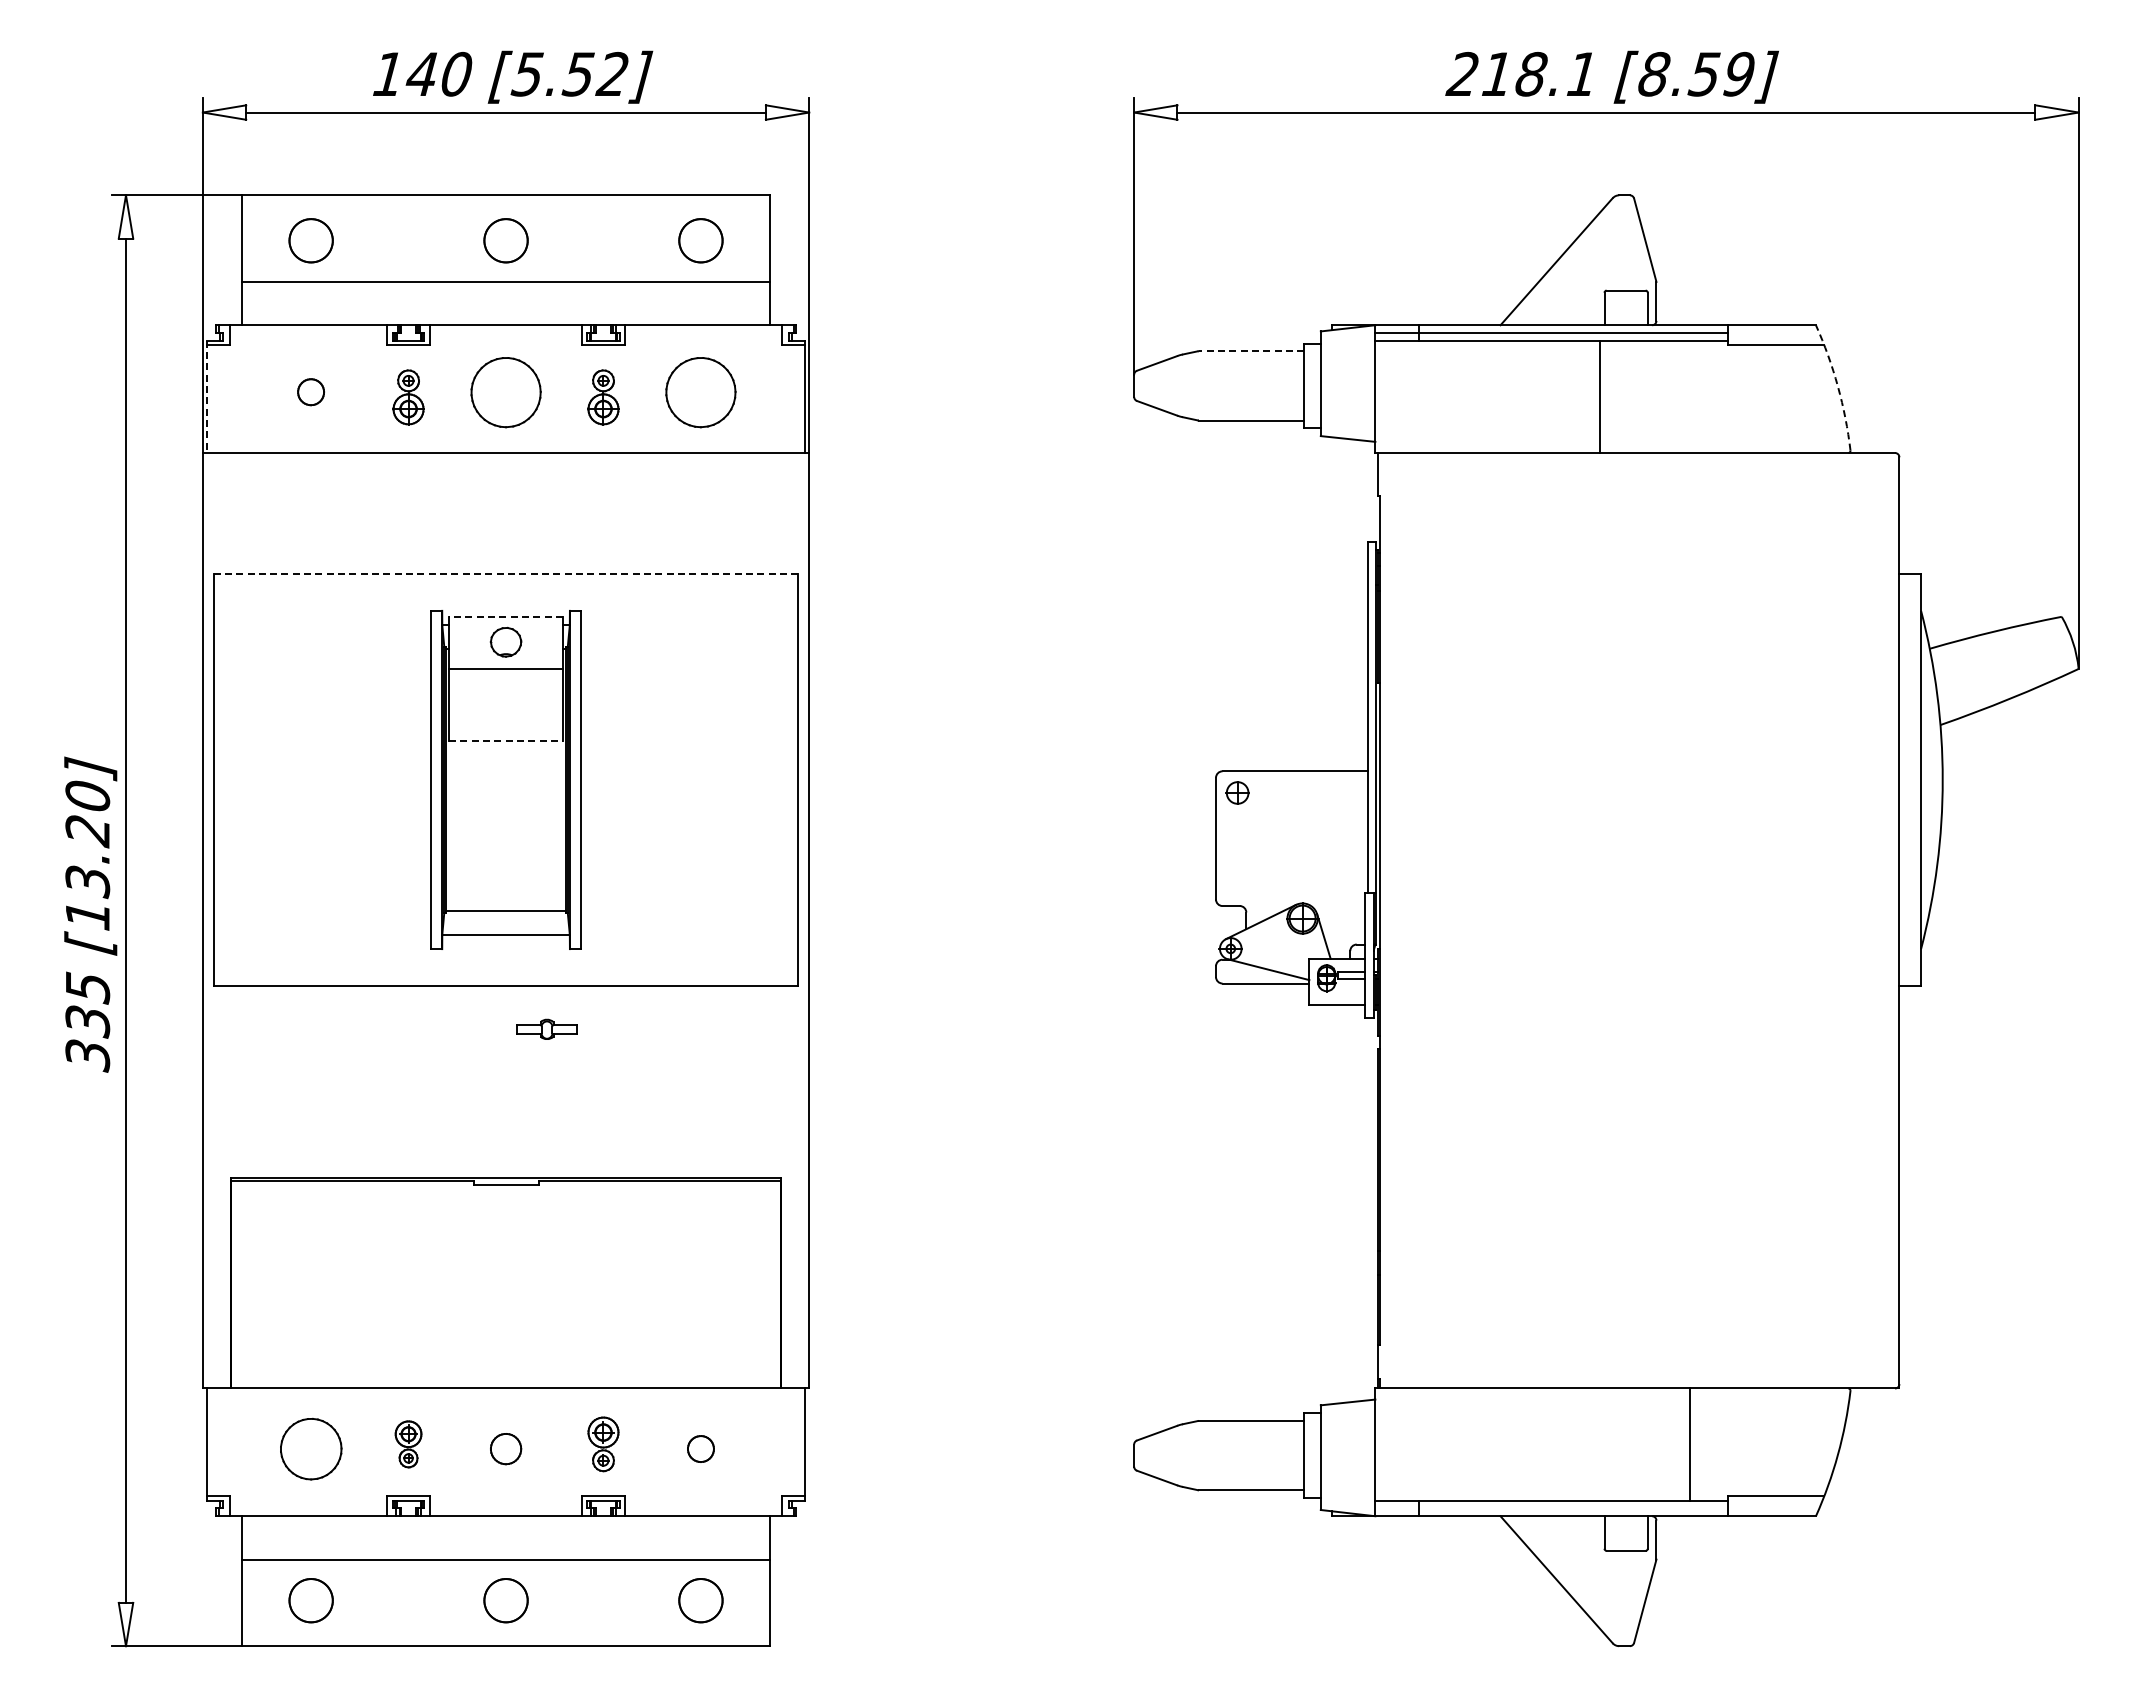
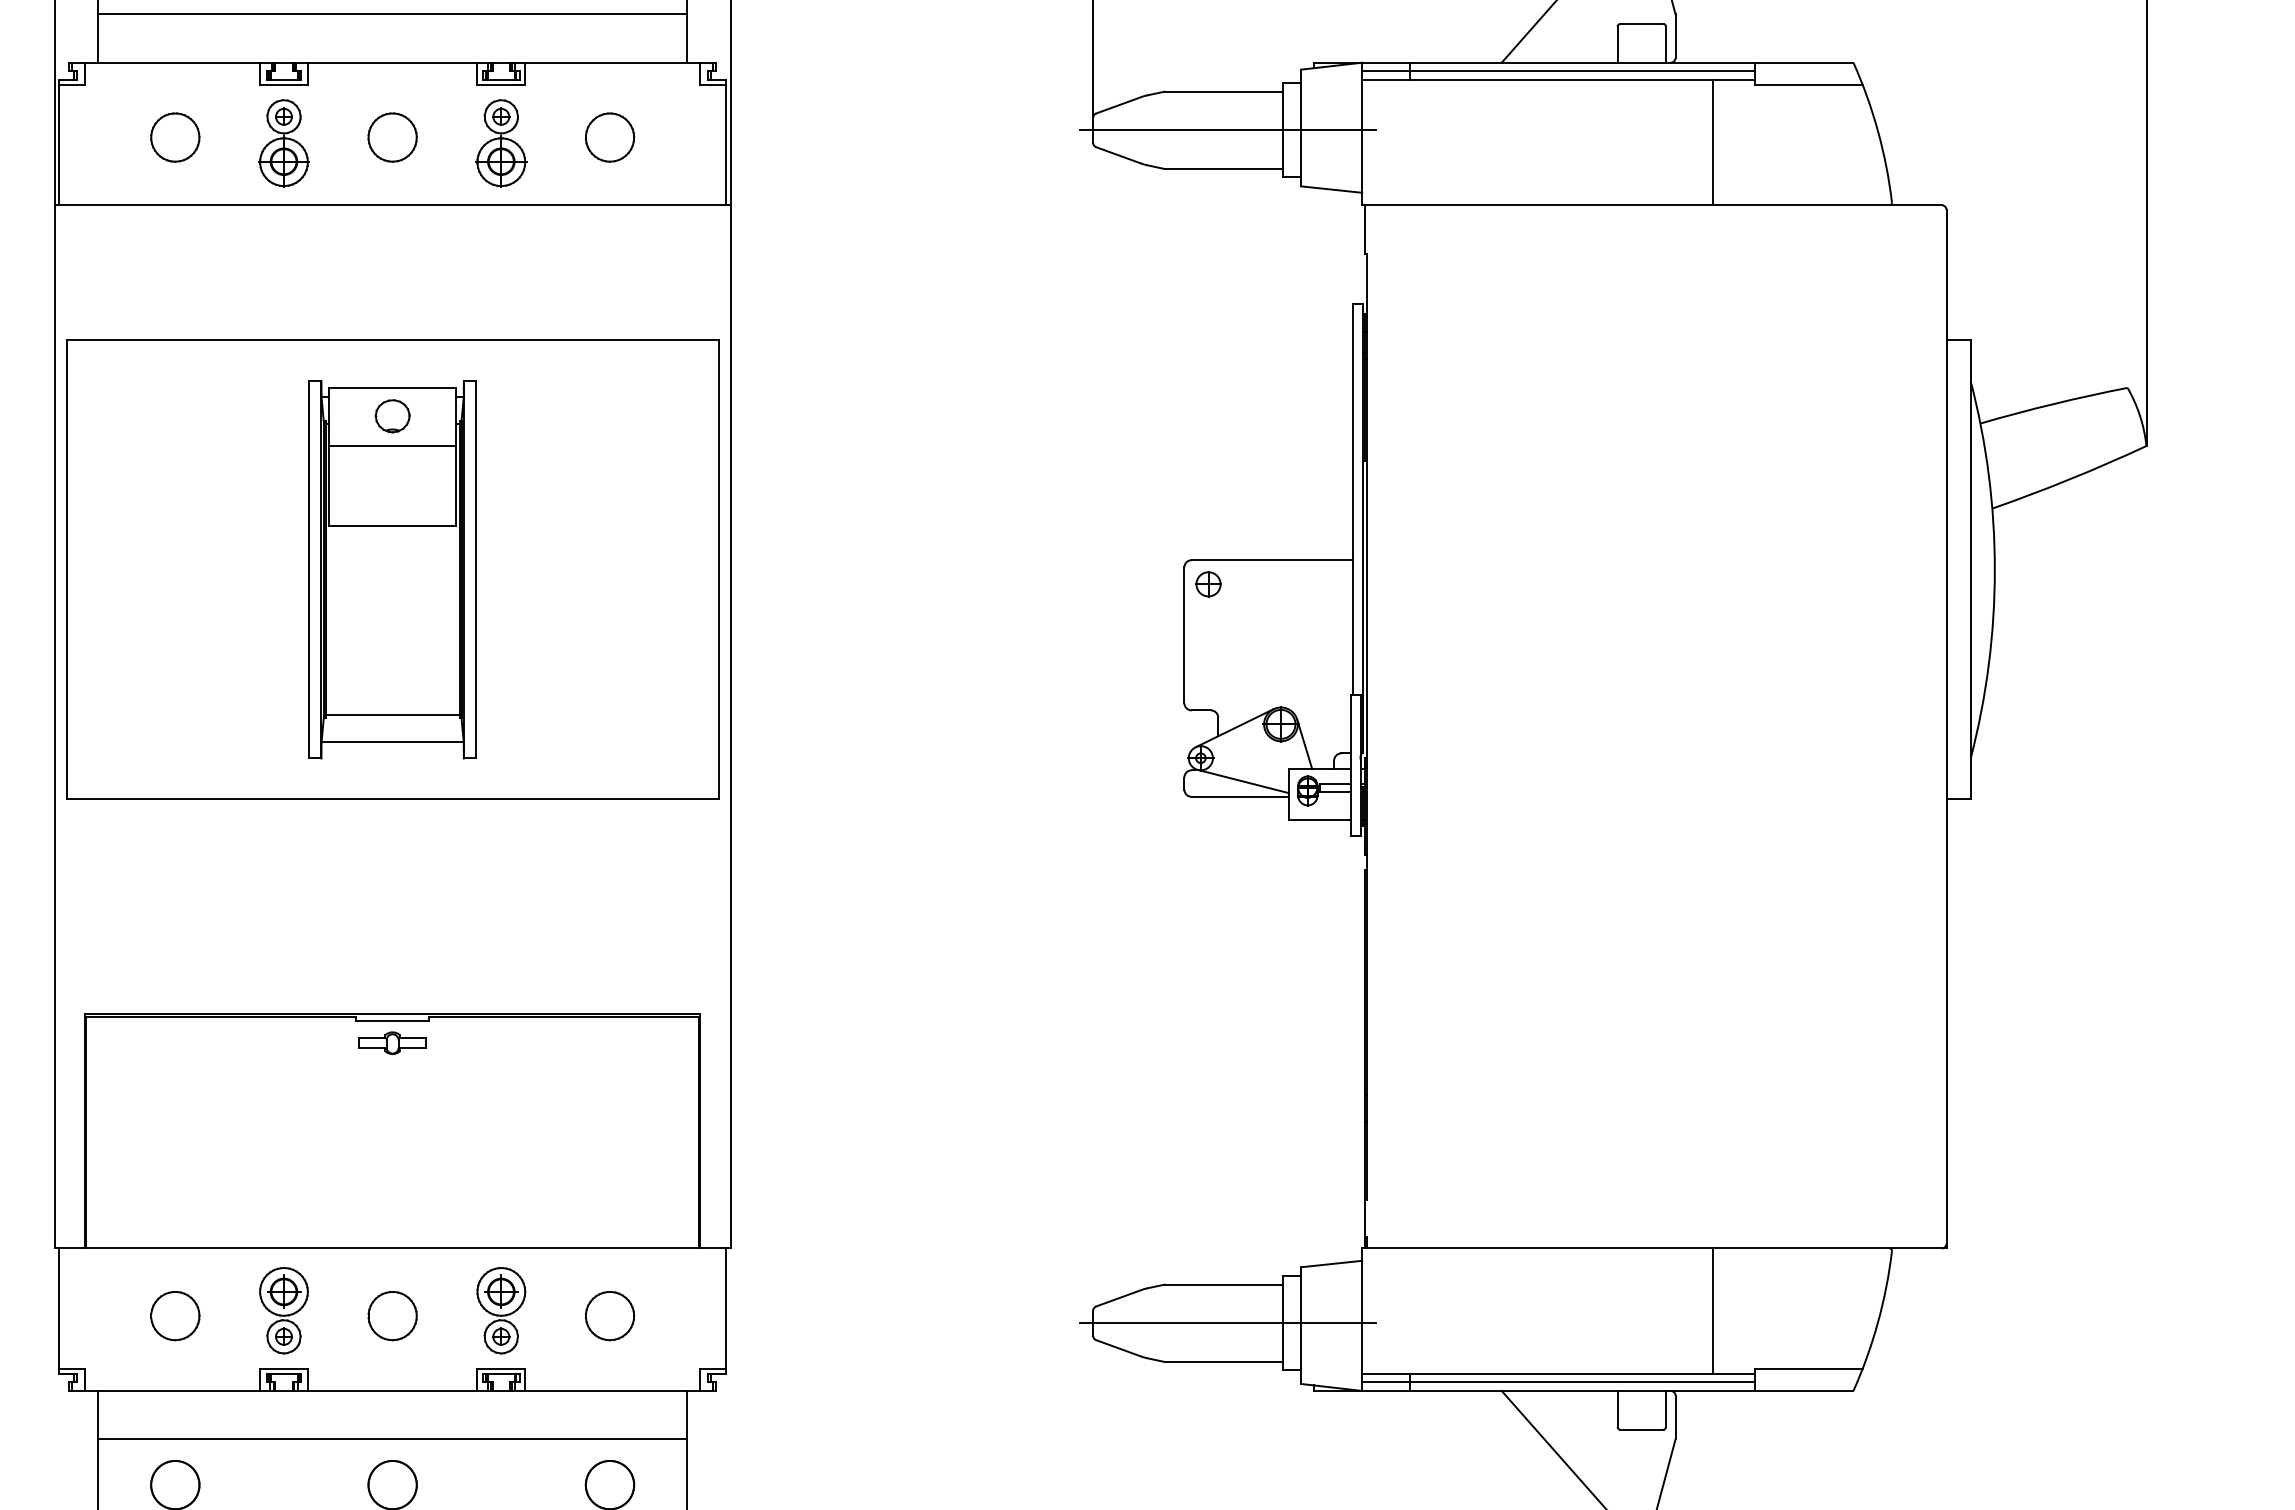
line: (1251, 351) -> (1223, 92), dashed -> solid
line: (1254, 385) -> (1227, 129), added
arc: (1837, 386) -> (1877, 131), dashed -> solid
part: (310, 391) -> (174, 136), size x1.67
part: (505, 391) -> (392, 136), size x0.62
part: (700, 391) -> (609, 136), size x0.62
line: (1600, 396) -> (1713, 142), moved
line: (207, 397) -> (59, 143), dashed -> solid
part: (408, 397) -> (283, 143), size x1.43
part: (603, 397) -> (501, 143), size x1.43
line: (505, 574) -> (392, 340), dashed -> solid
line: (506, 616) -> (393, 387), dashed -> solid
line: (506, 740) -> (393, 525), dashed -> solid
part: (546, 1028) -> (392, 1042), moved
part: (408, 1444) -> (283, 1310), size x1.67
part: (603, 1444) -> (501, 1310), size x1.43
part: (310, 1448) -> (174, 1315), size x0.71
part: (505, 1448) -> (392, 1315), size x1.43
part: (700, 1448) -> (609, 1315), size x1.67
line: (1254, 1455) -> (1227, 1323), added
line: (1551, 1508) -> (1558, 1382), added

